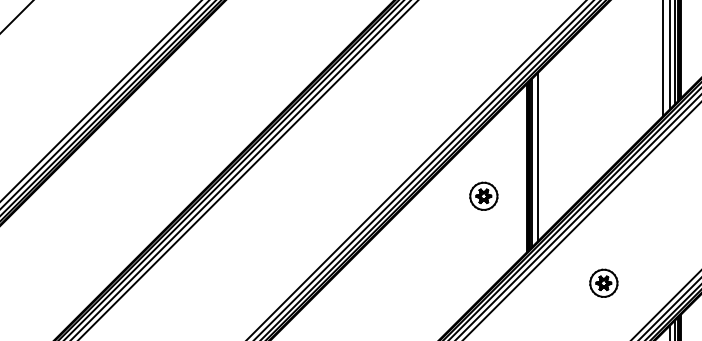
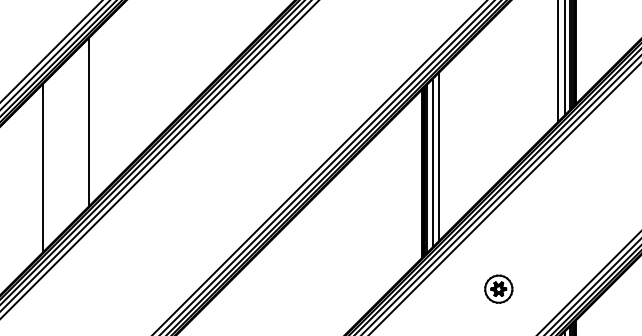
line: (193, 116) -> (88, 122), added
line: (544, 150) -> (439, 156), added
line: (147, 162) -> (42, 168), added
part: (483, 195) -> (378, 201), removed

